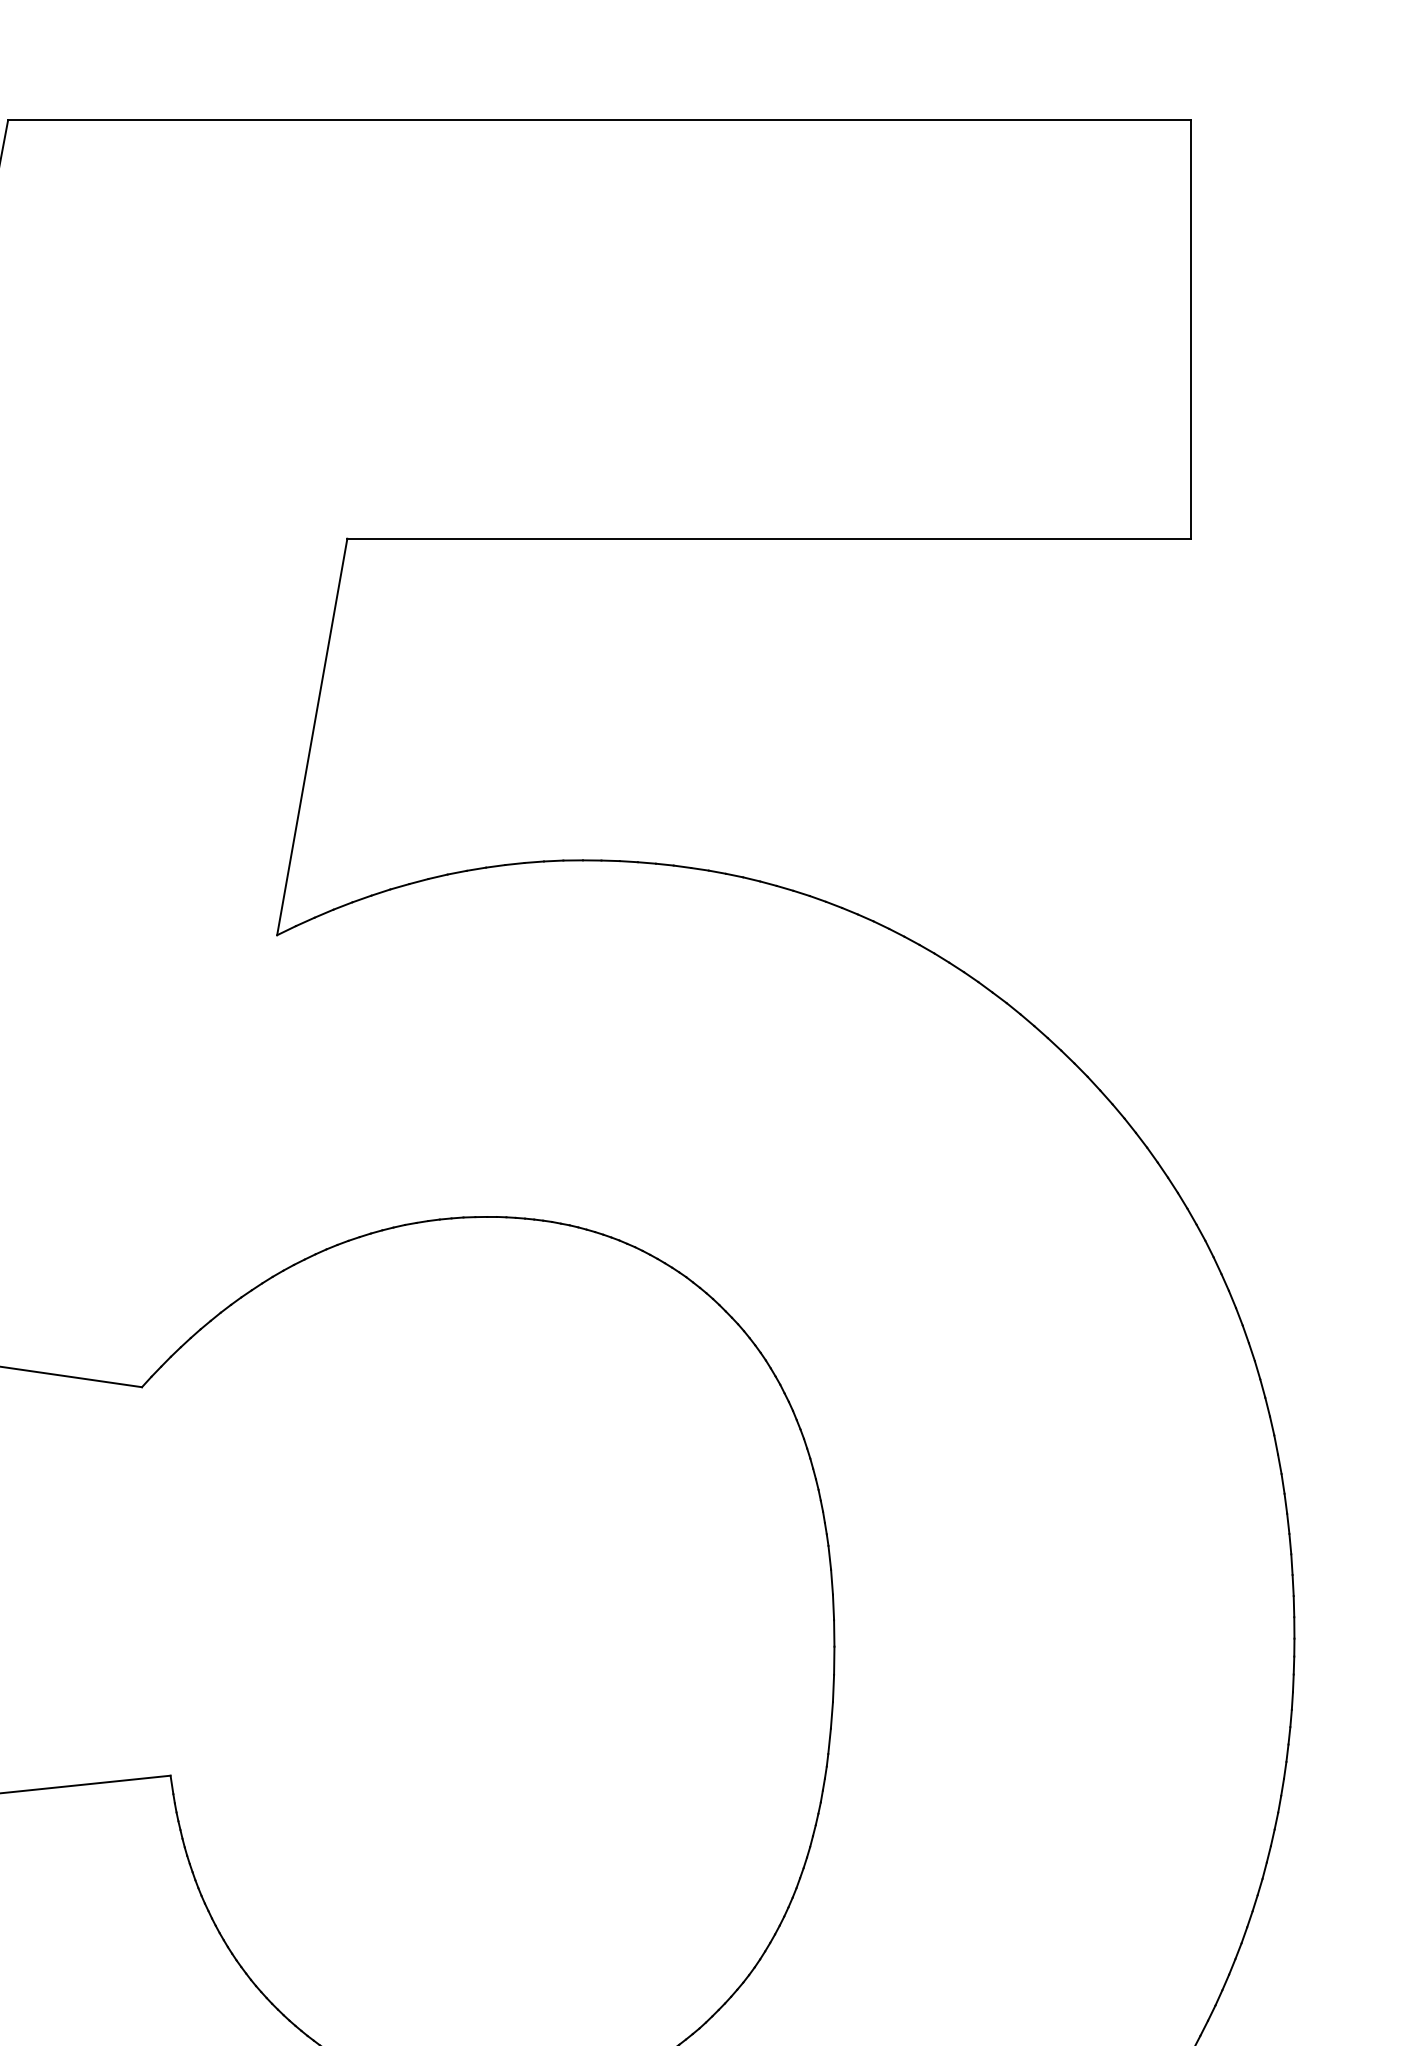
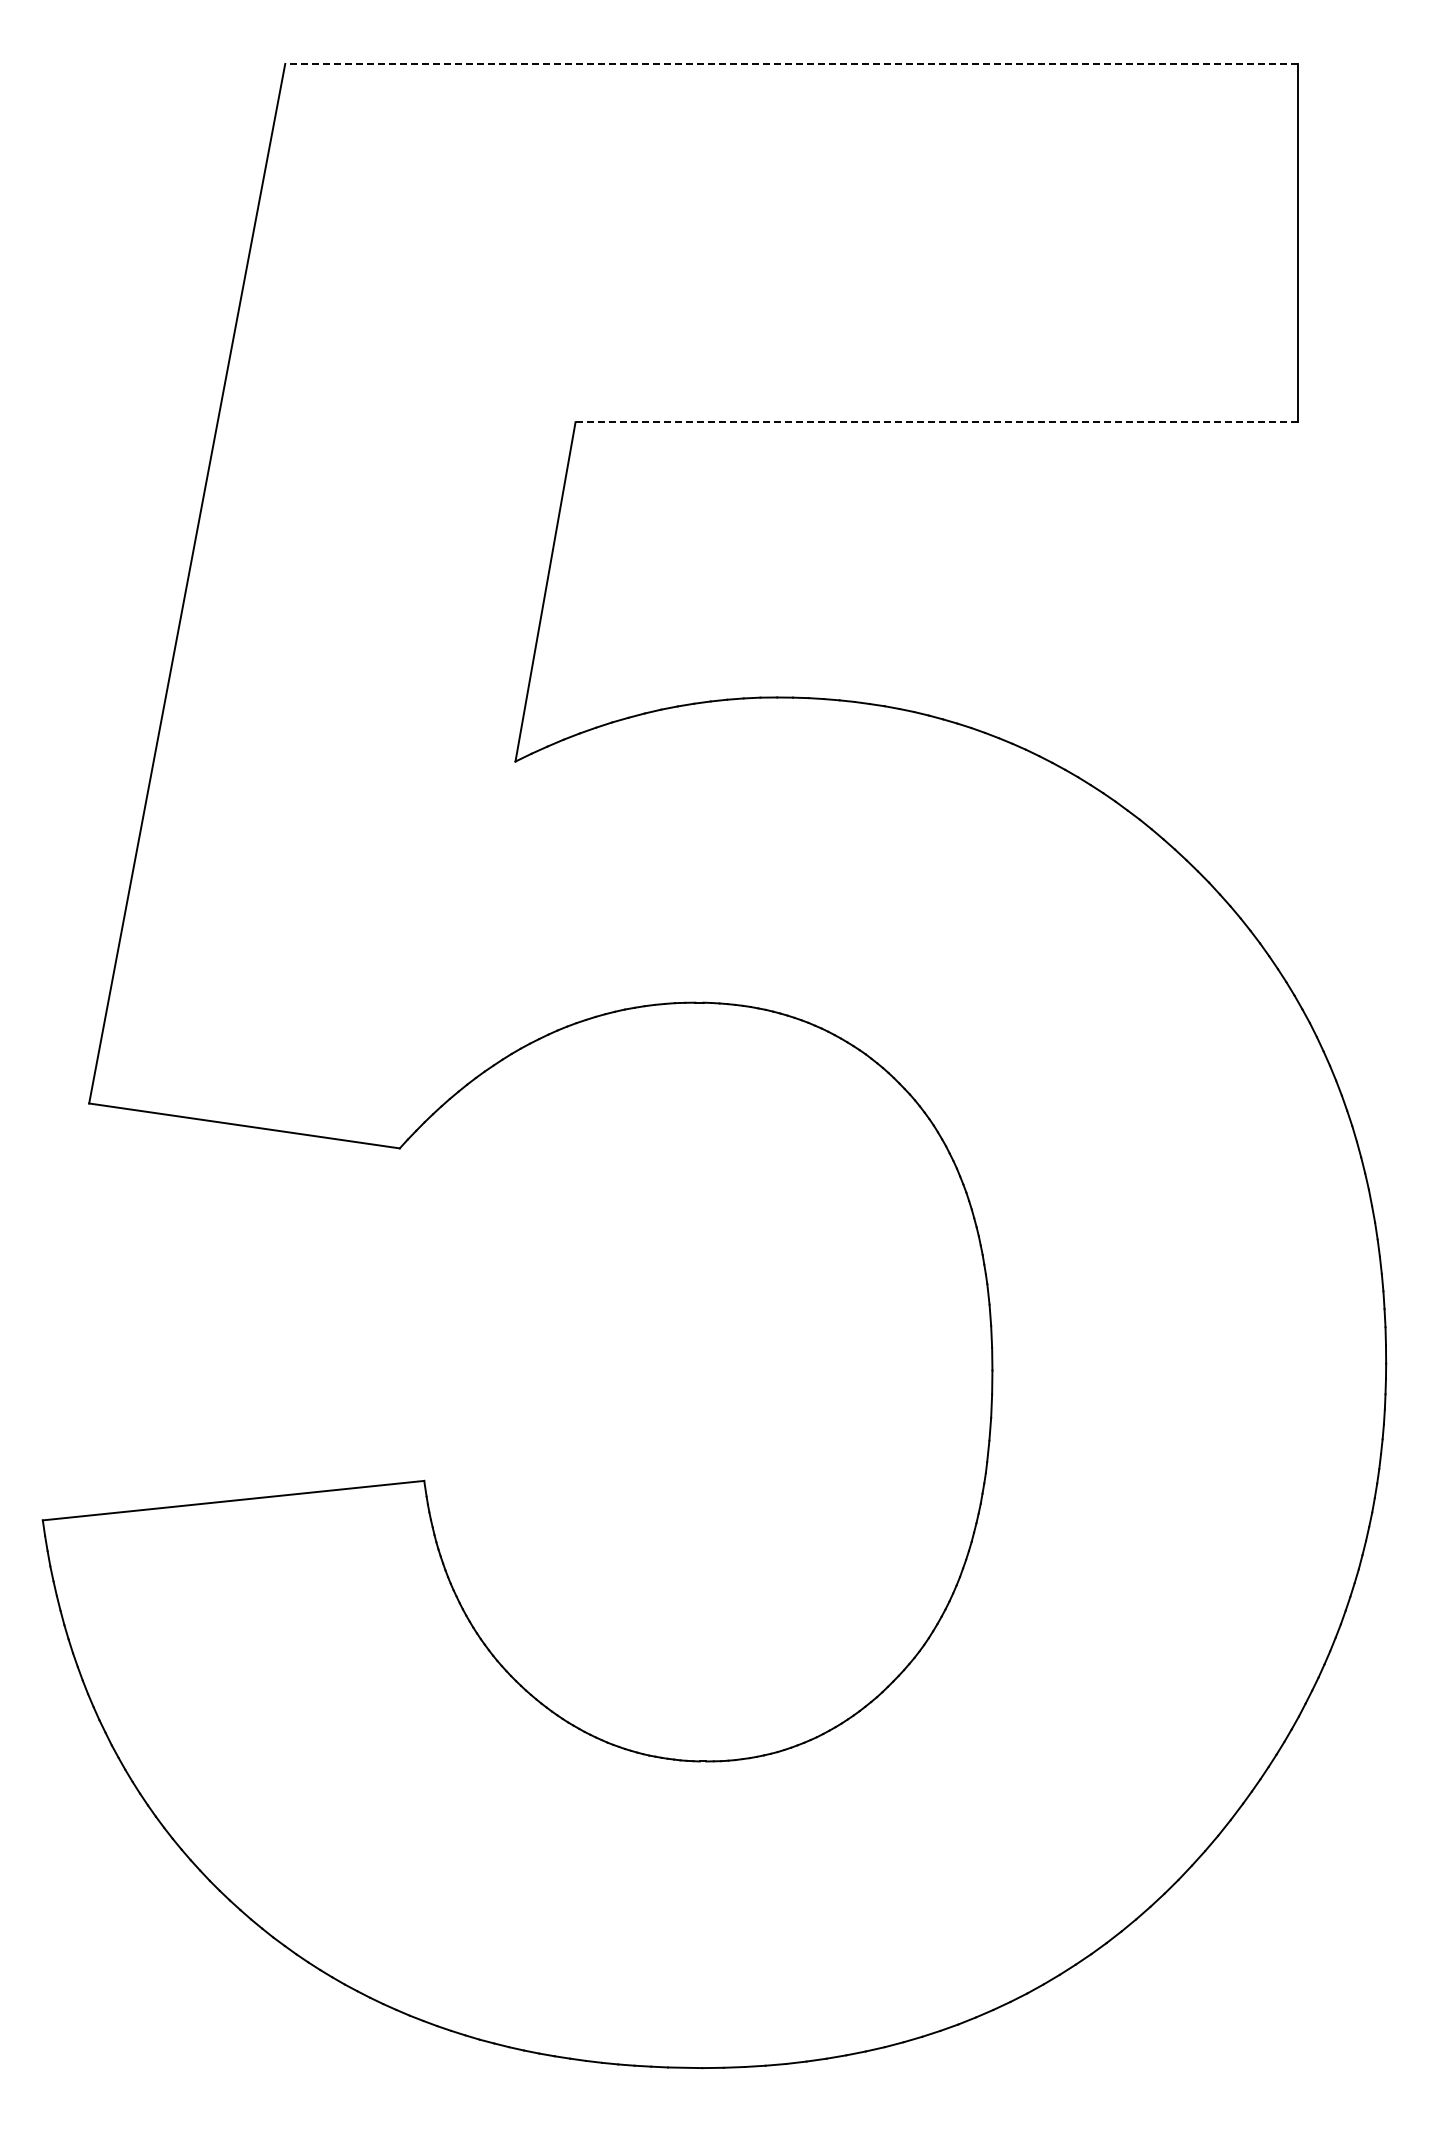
line: (598, 119) -> (790, 63), solid -> dashed
line: (770, 539) -> (937, 422), solid -> dashed

